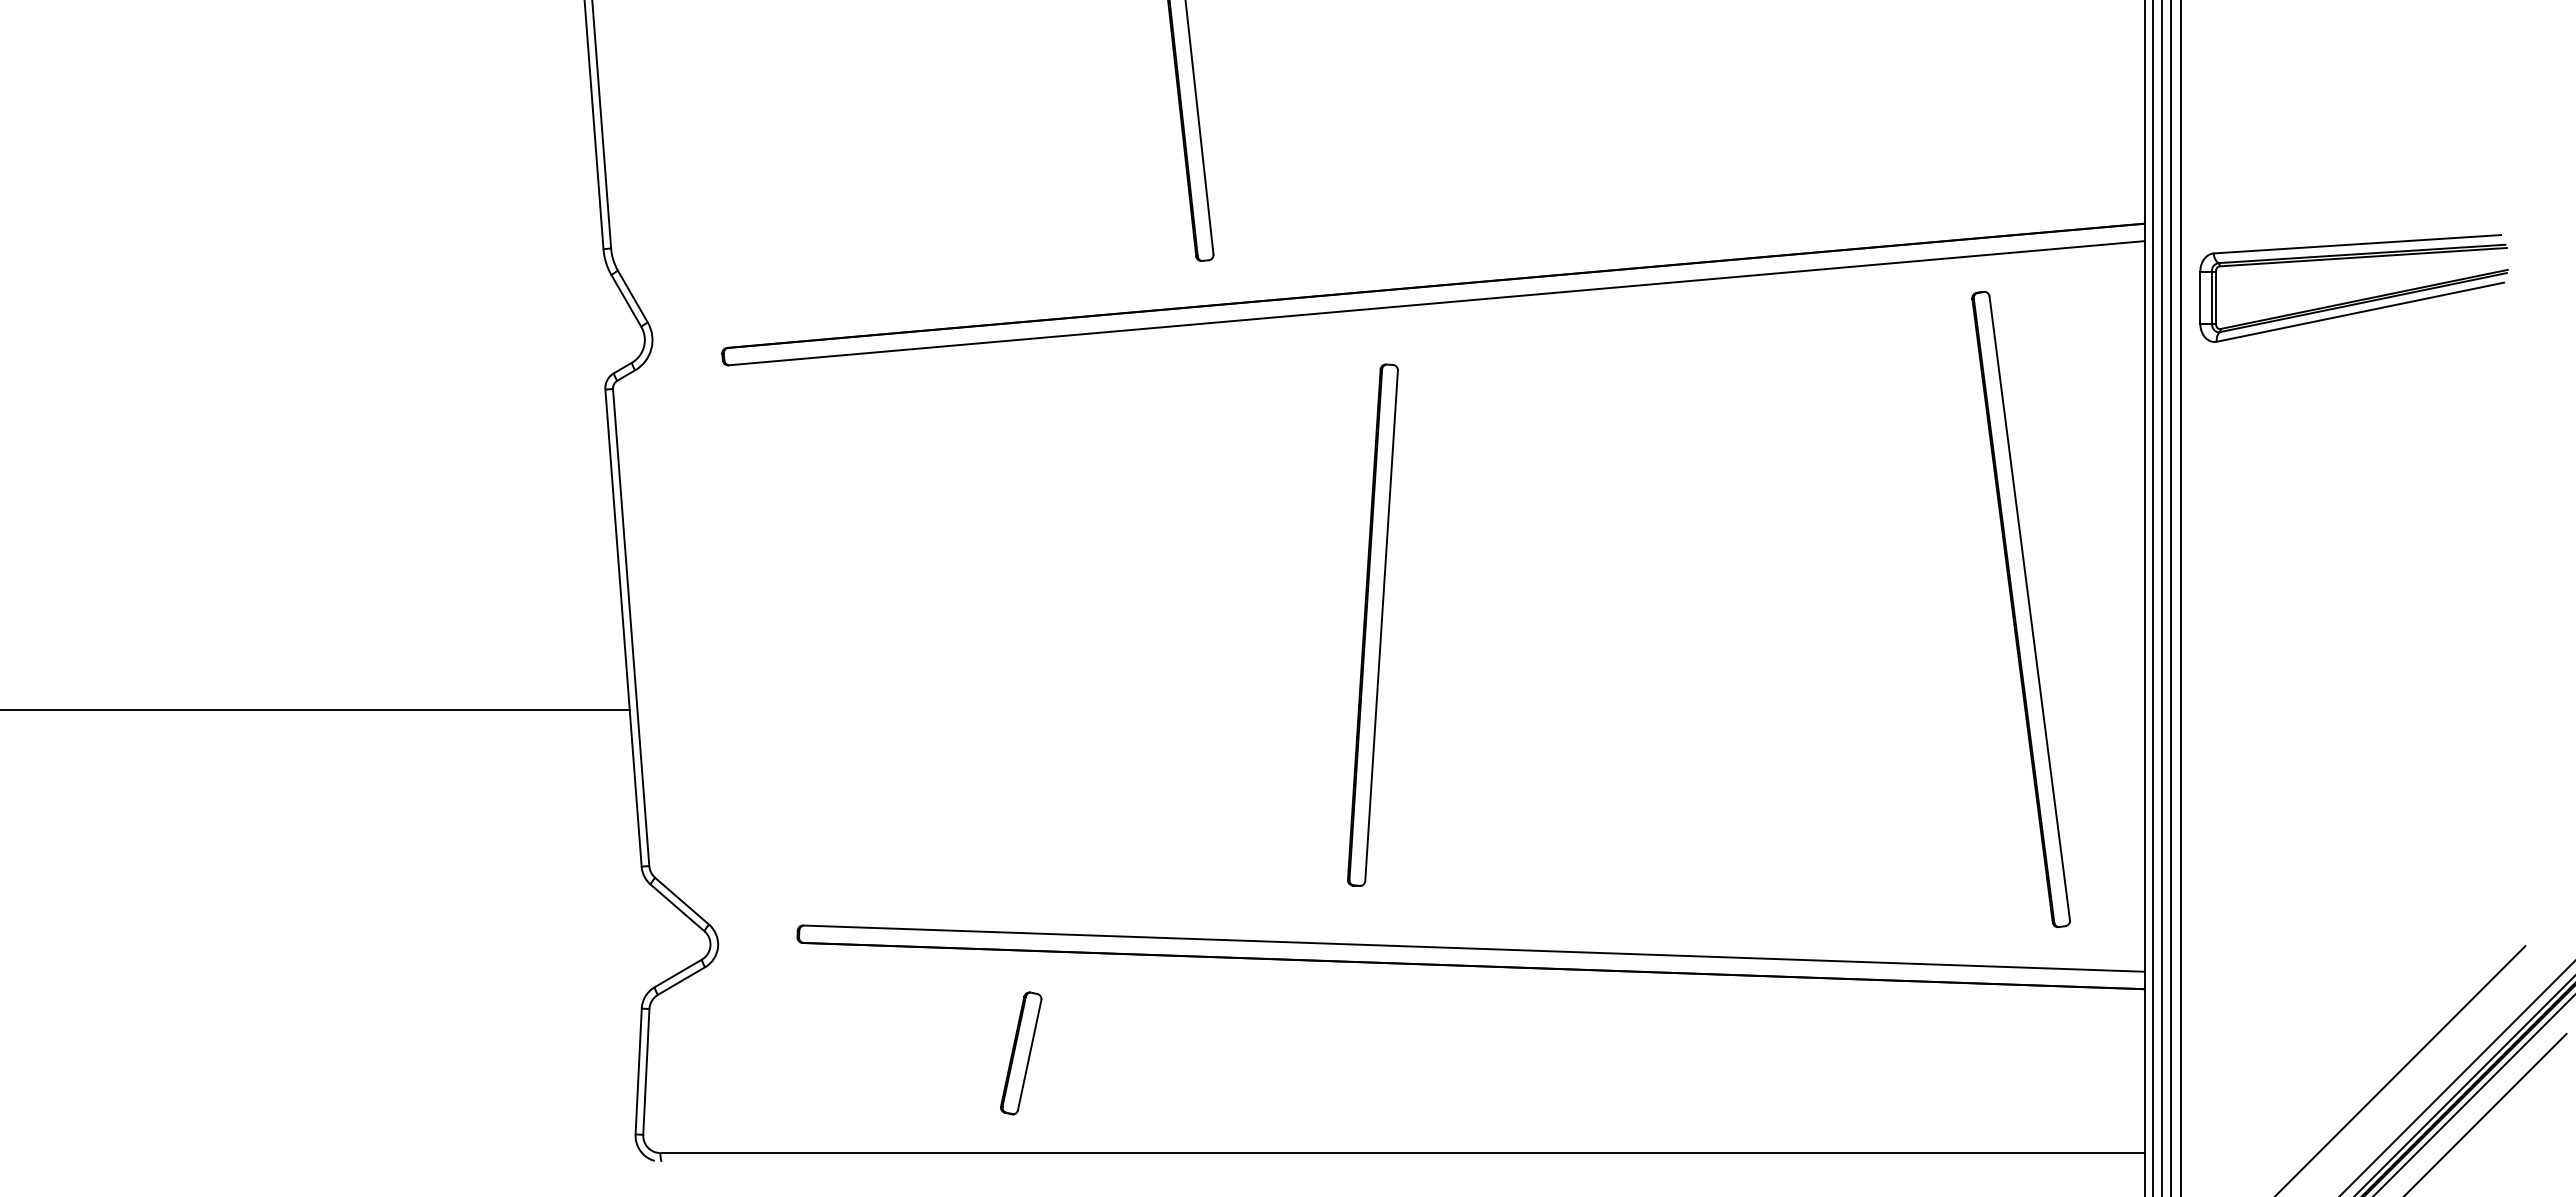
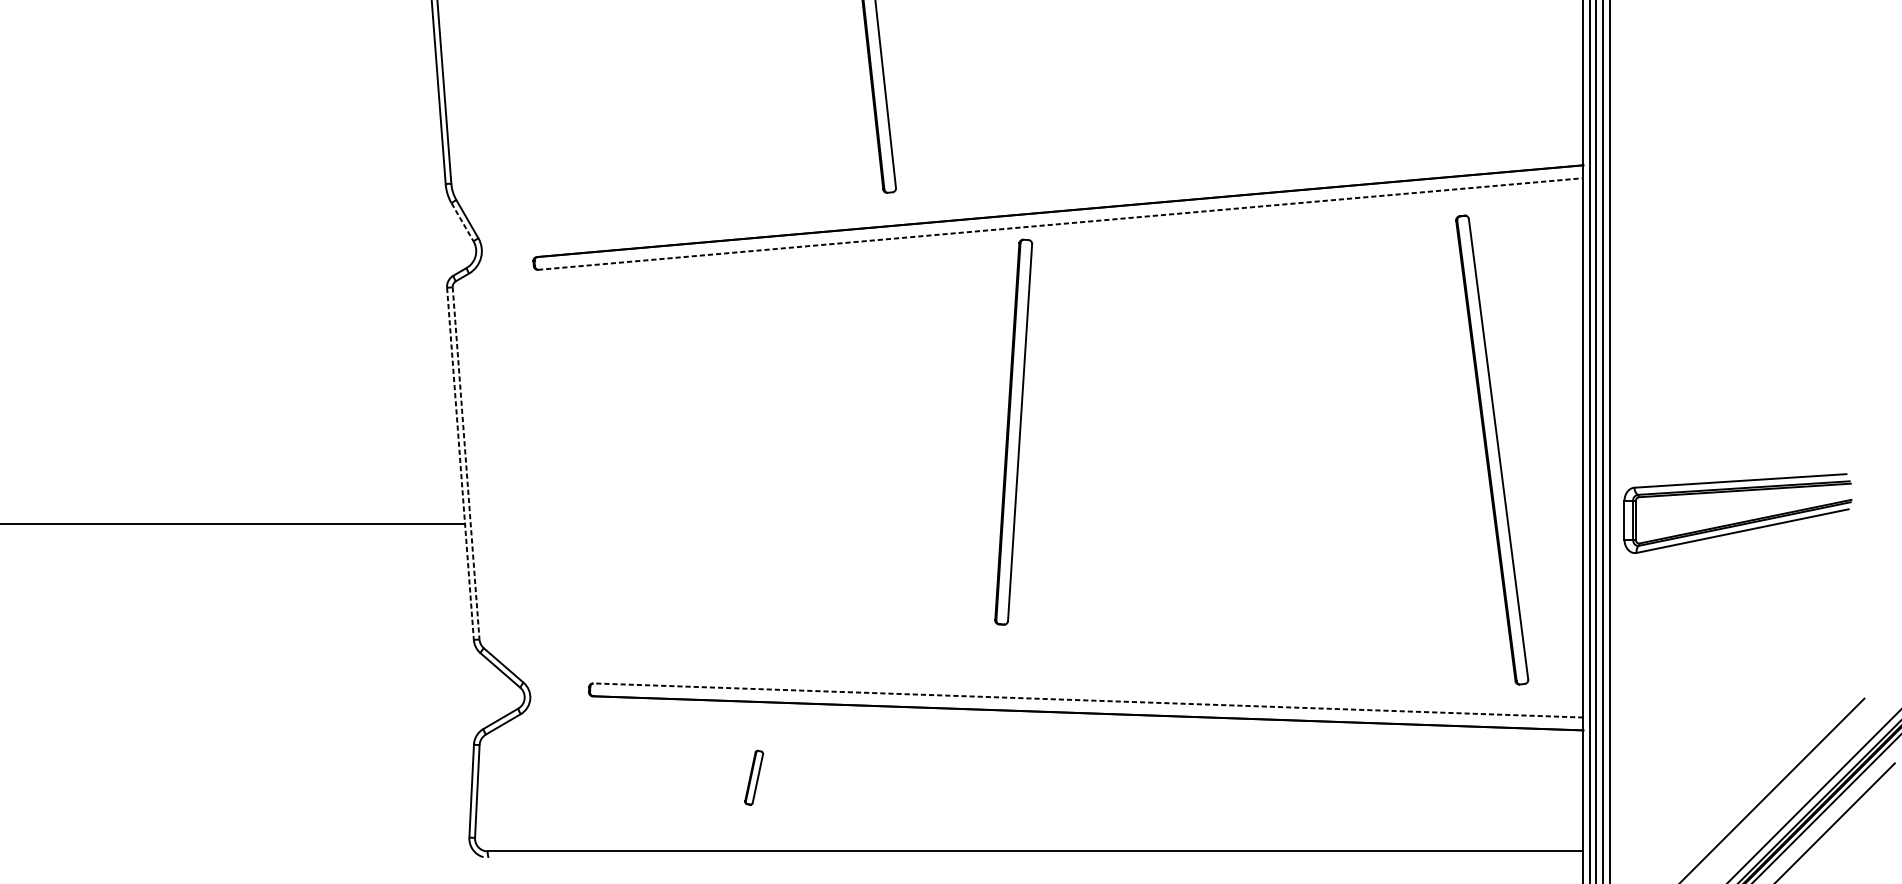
part: (2357, 299) -> (1740, 521), moved
line: (626, 301) -> (462, 222), solid -> dashed
line: (1436, 303) -> (1060, 224), solid -> dashed
part: (1372, 624) -> (1013, 431), moved
line: (623, 628) -> (460, 464), solid -> dashed
line: (631, 628) -> (466, 464), solid -> dashed
line: (1473, 948) -> (1087, 700), solid -> dashed
part: (1021, 1053) -> (754, 777), size x0.6

